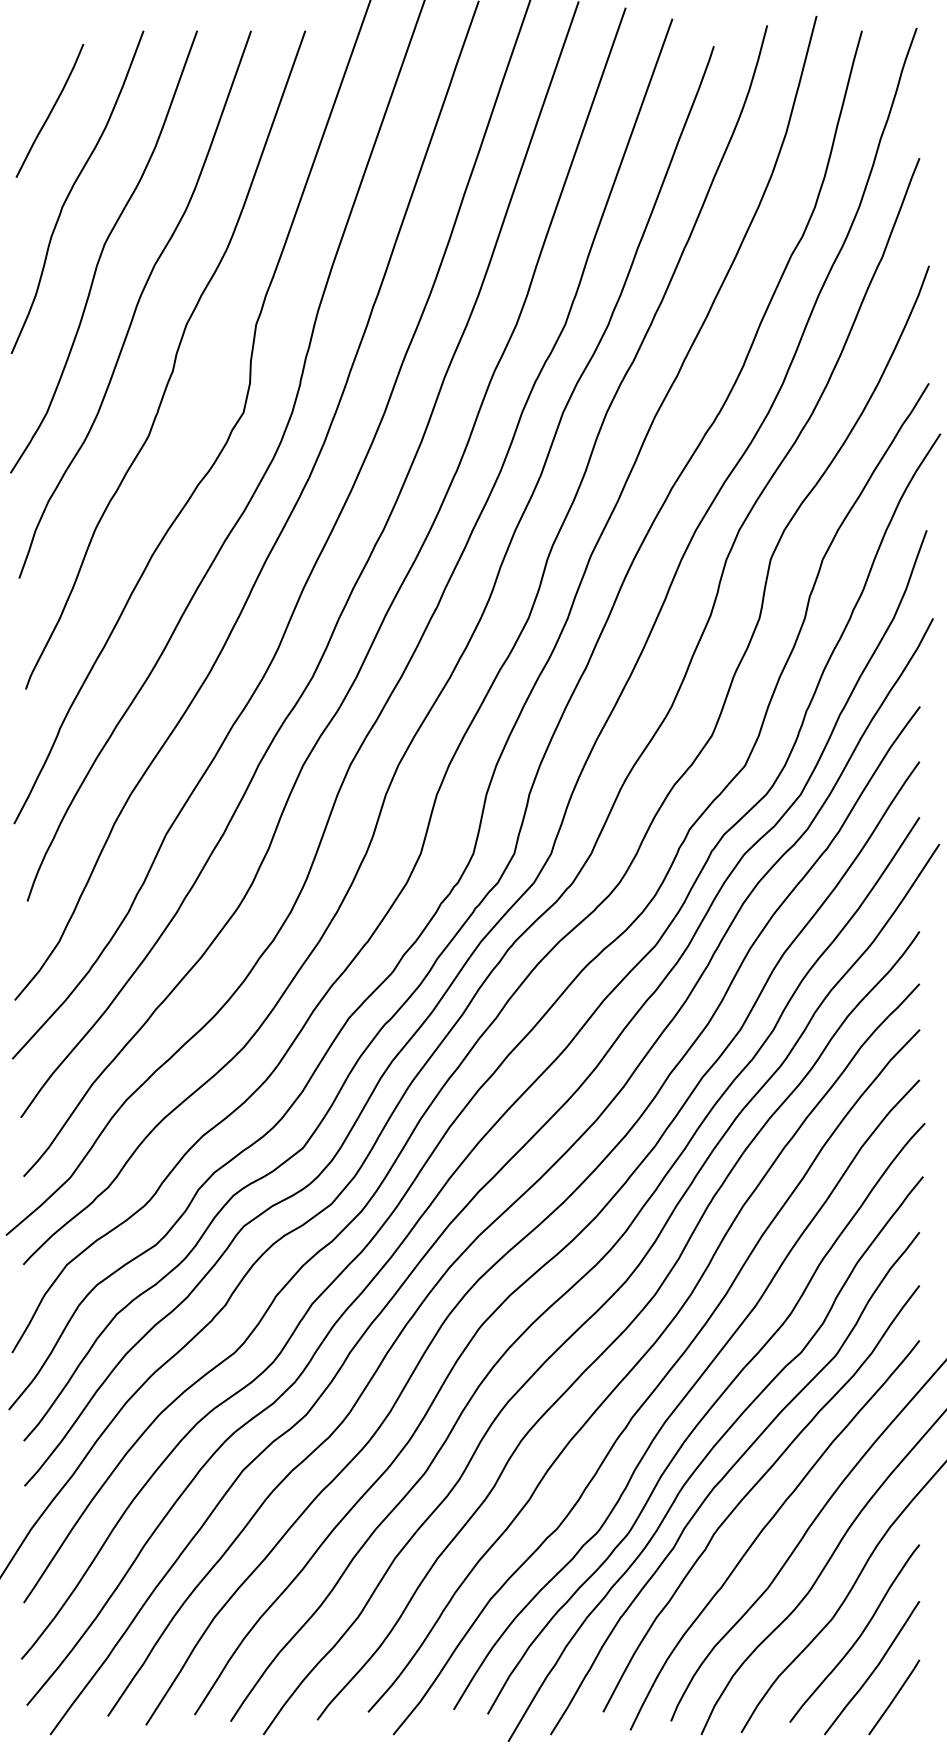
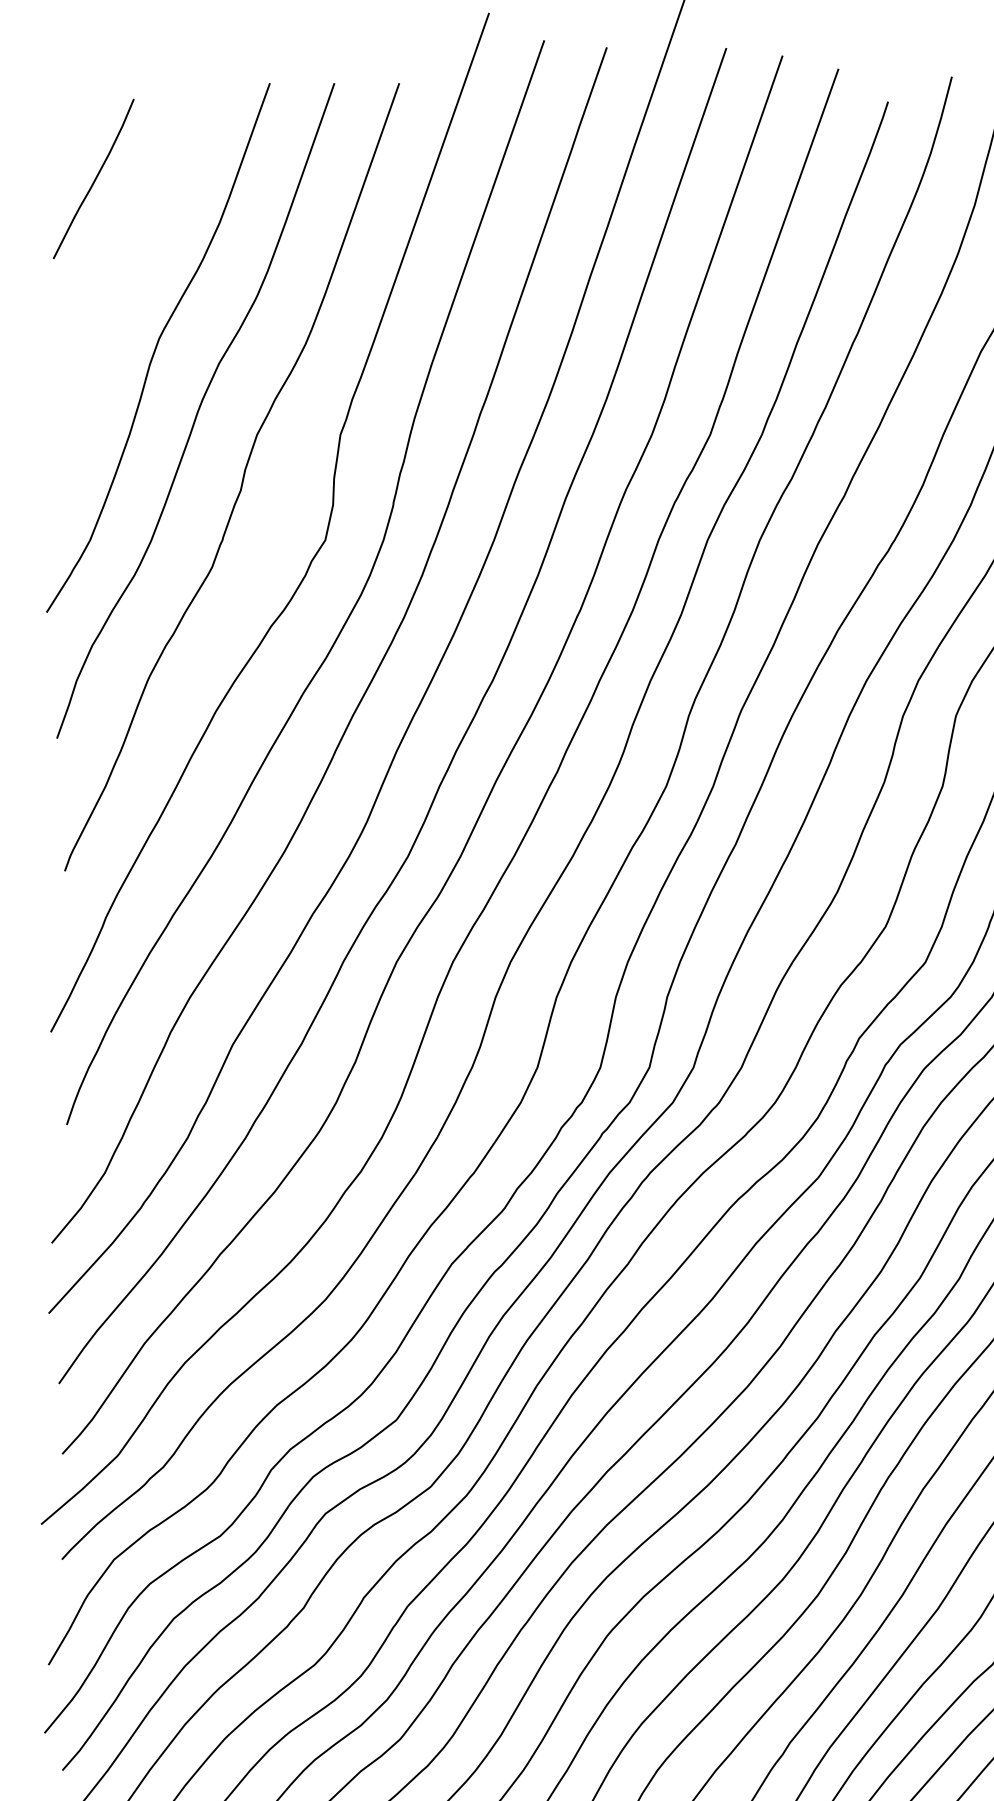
curve: (72, 189) -> (120, 273), removed

